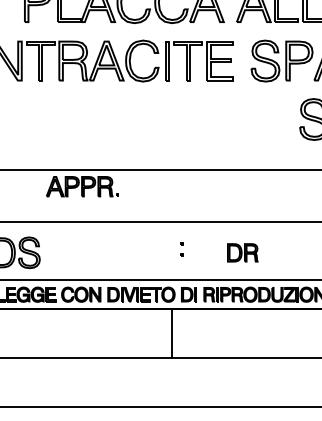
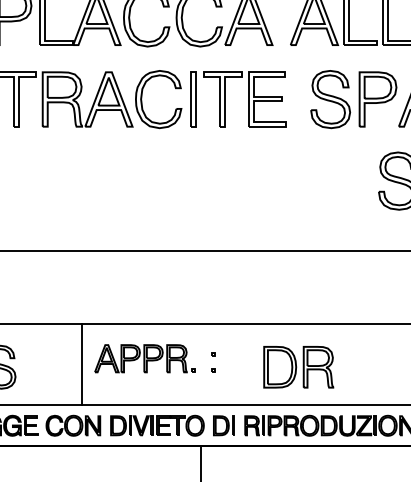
part: (82, 186) -> (144, 358), moved
line: (87, 250) -> (82, 364), added
part: (242, 252) -> (298, 366), size x1.67

